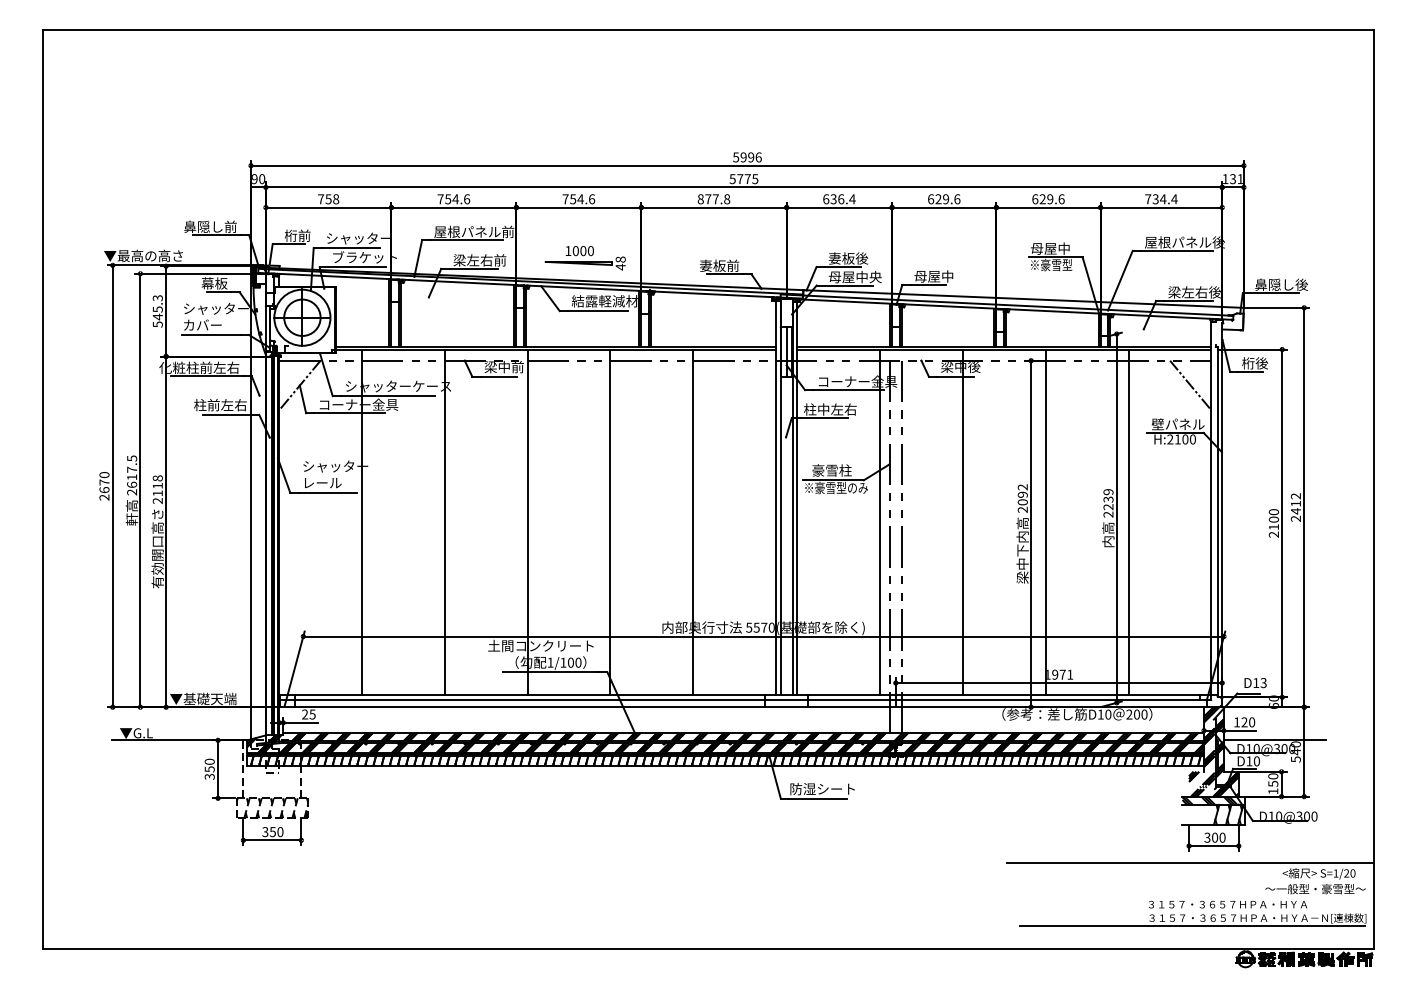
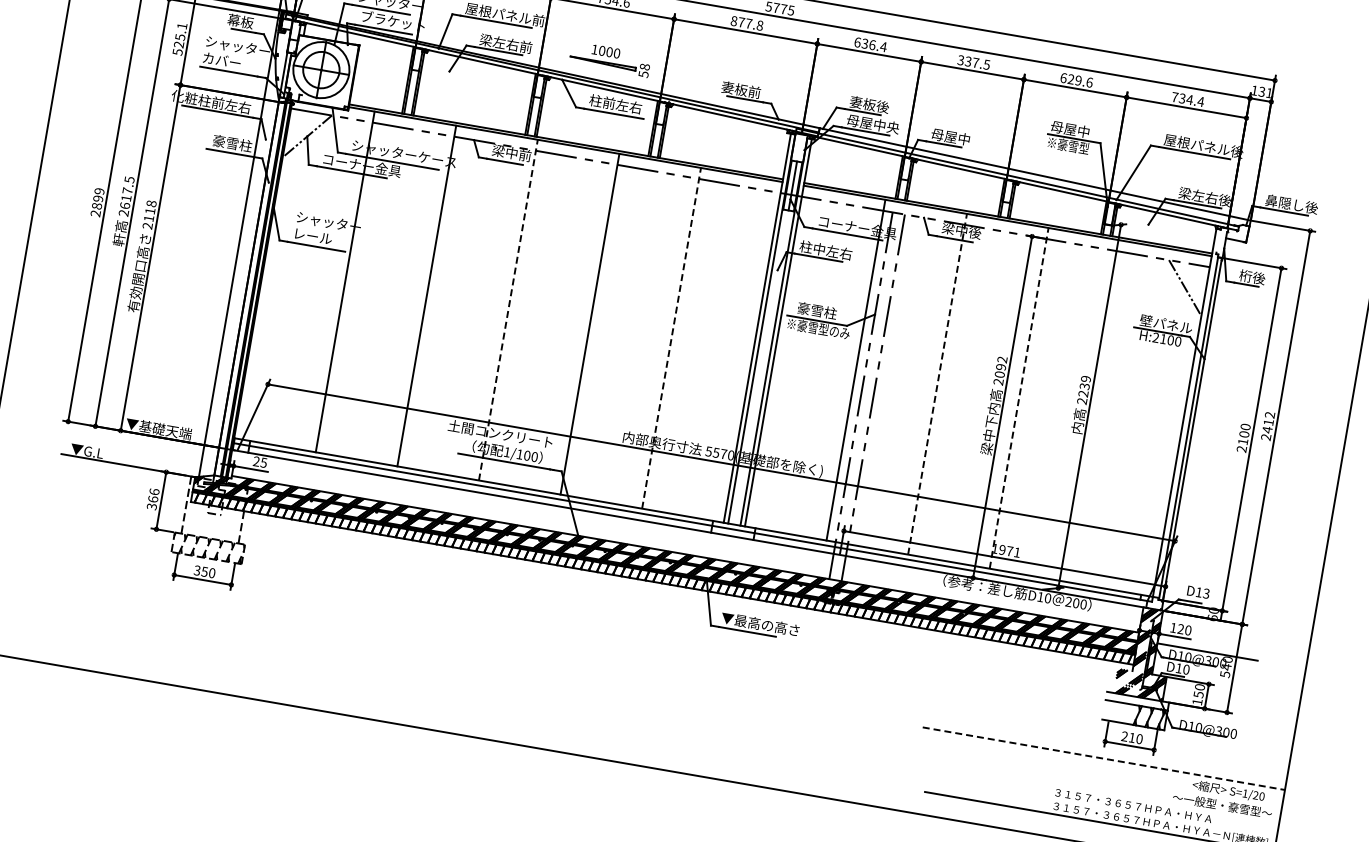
text: (944, 199) -> (974, 62), 629.6 -> 337.5
text: (620, 266) -> (643, 73), 48 -> 58
text: (604, 301) -> (621, 105), 結露軽減材 -> 柱前左右
text: (157, 307) -> (180, 35), 545.3 -> 525.1
text: (220, 405) -> (225, 142), 柱前左右 -> 豪雪柱
text: (104, 482) -> (98, 198), 2670 -> 2899
line: (527, 522) -> (508, 310), solid -> dashed
line: (693, 522) -> (671, 338), solid -> dashed
line: (963, 522) -> (937, 384), solid -> dashed
line: (1045, 522) -> (1018, 398), solid -> dashed
line: (1128, 522) -> (1100, 412), removed
text: (209, 765) -> (153, 495), 350 -> 366
text: (829, 788) -> (760, 623), 防湿シート -> ▼最高の高さ
hatch: (1209, 800) -> (1133, 700), removed
text: (1211, 837) -> (1128, 737), 300 -> 210
line: (1190, 863) -> (1103, 759), solid -> dashed

